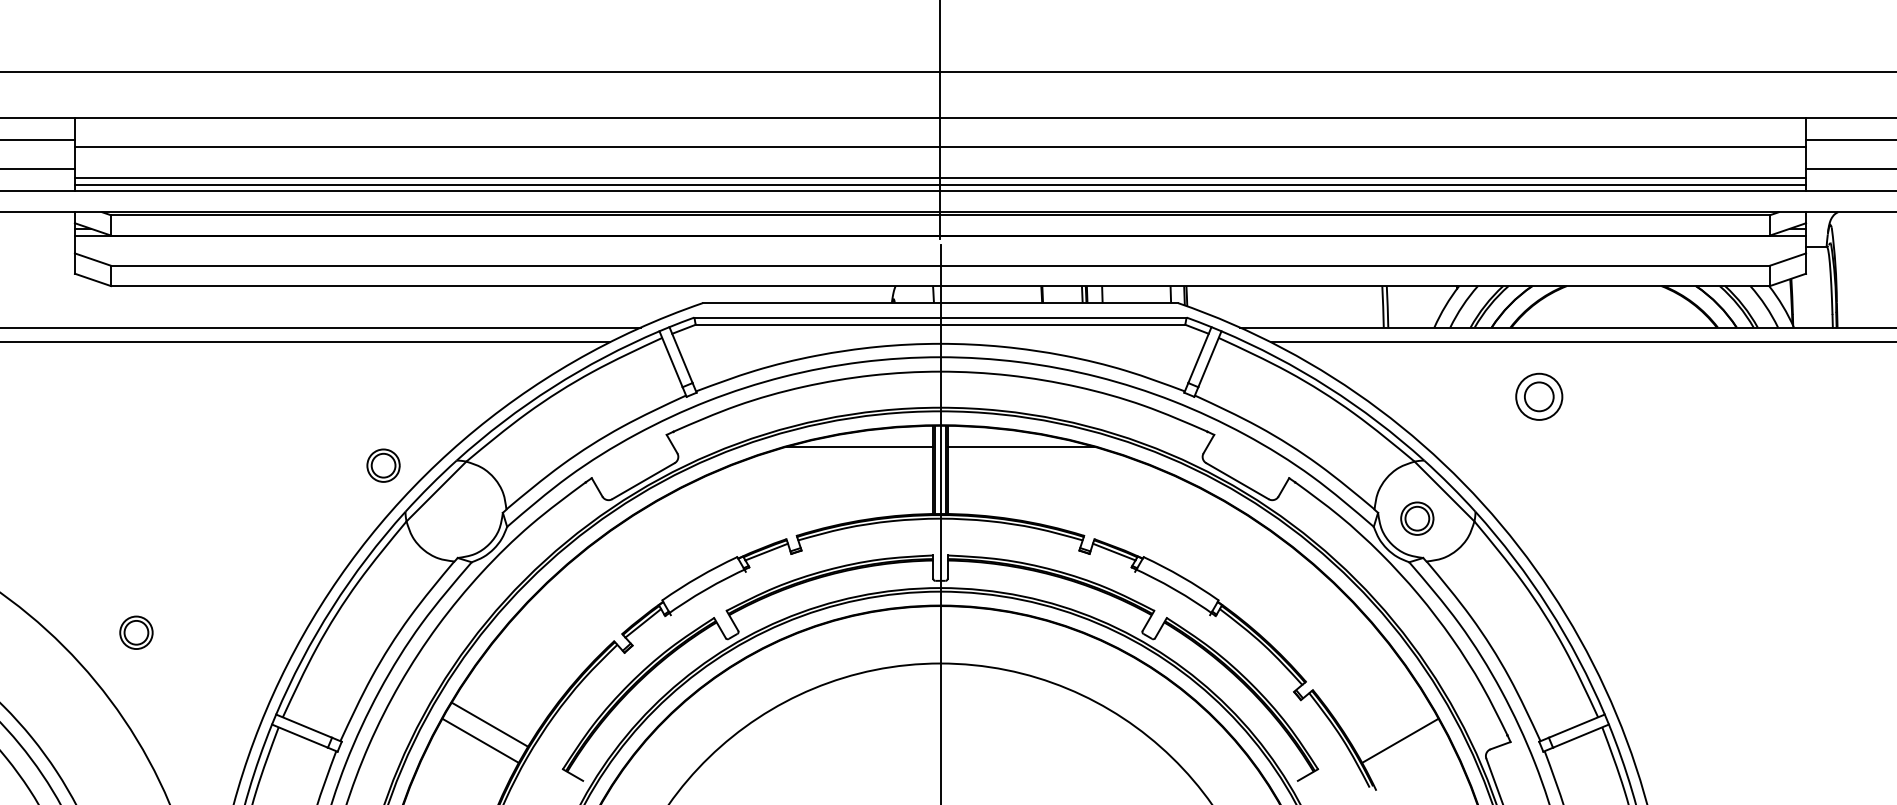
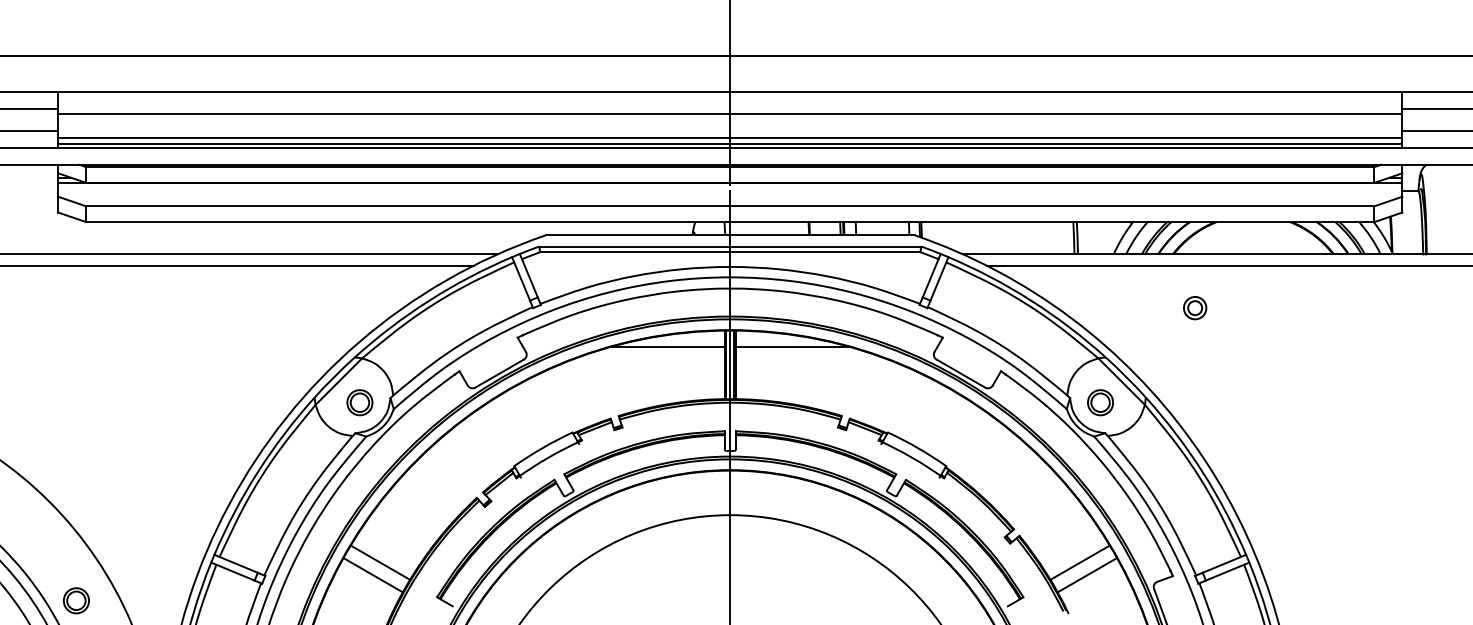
part: (1538, 396) -> (1194, 307), size x0.62
part: (383, 465) -> (359, 402), moved
part: (136, 632) -> (76, 600), moved
line: (1390, 724) -> (1079, 562), added

